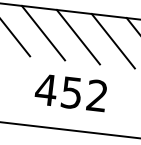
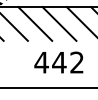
text: (72, 92) -> (59, 62), 452 -> 442

